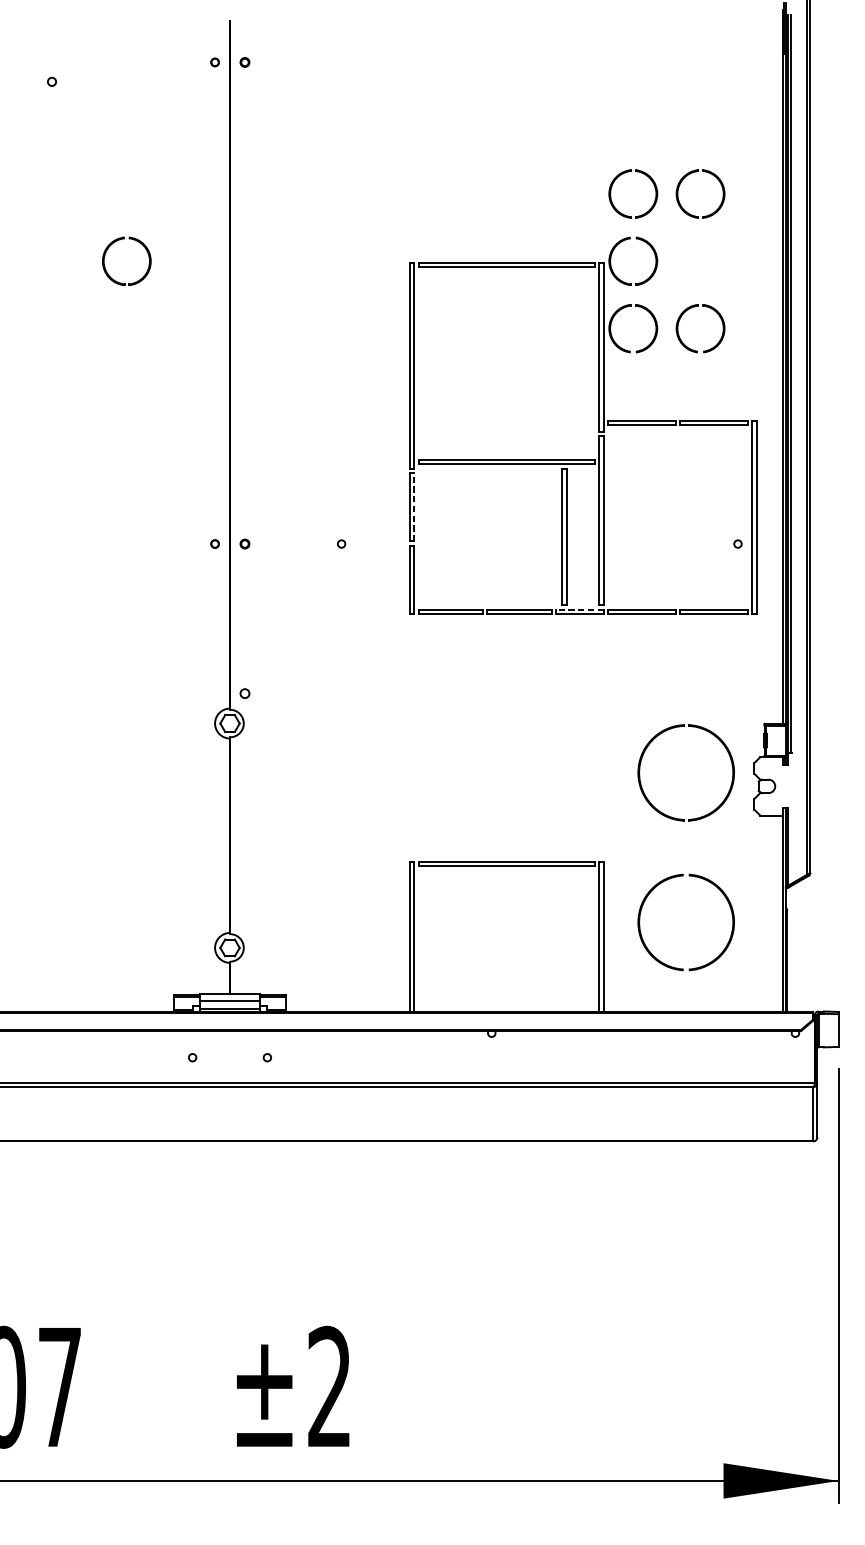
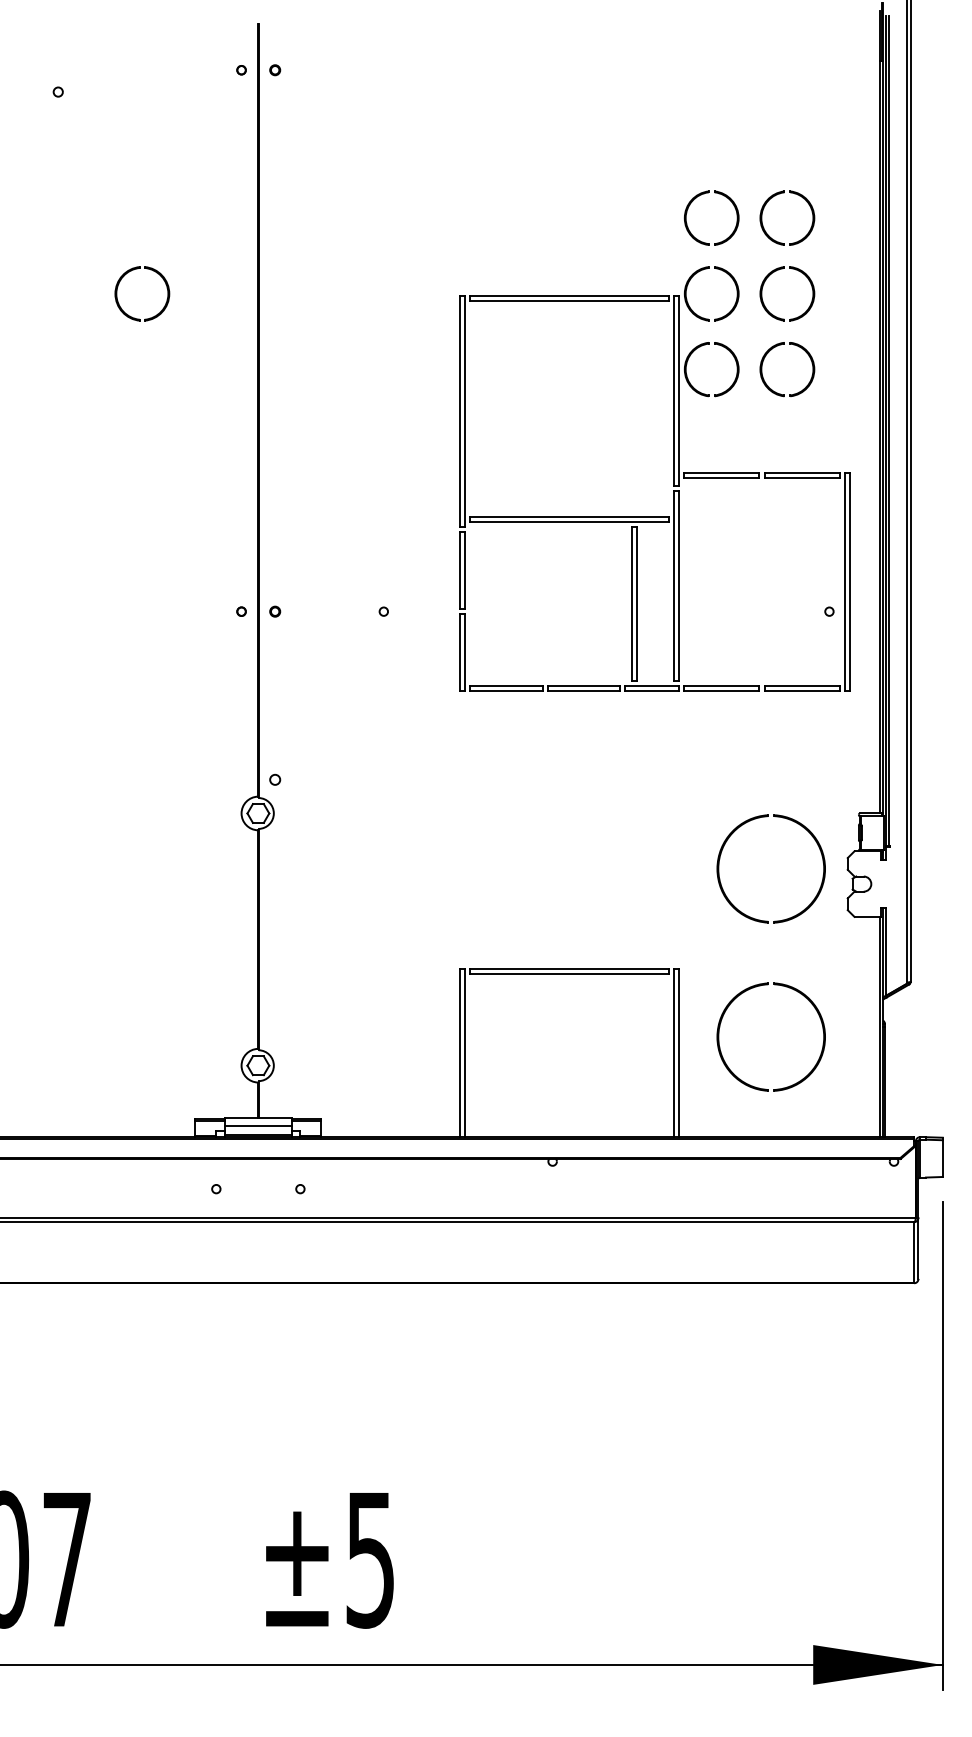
part: (707, 240) -> (795, 270), added
line: (414, 506) -> (465, 569), dashed -> solid
line: (579, 609) -> (651, 685), dashed -> solid
text: (328, 1387) -> (369, 1559), ±2 -> ±5

